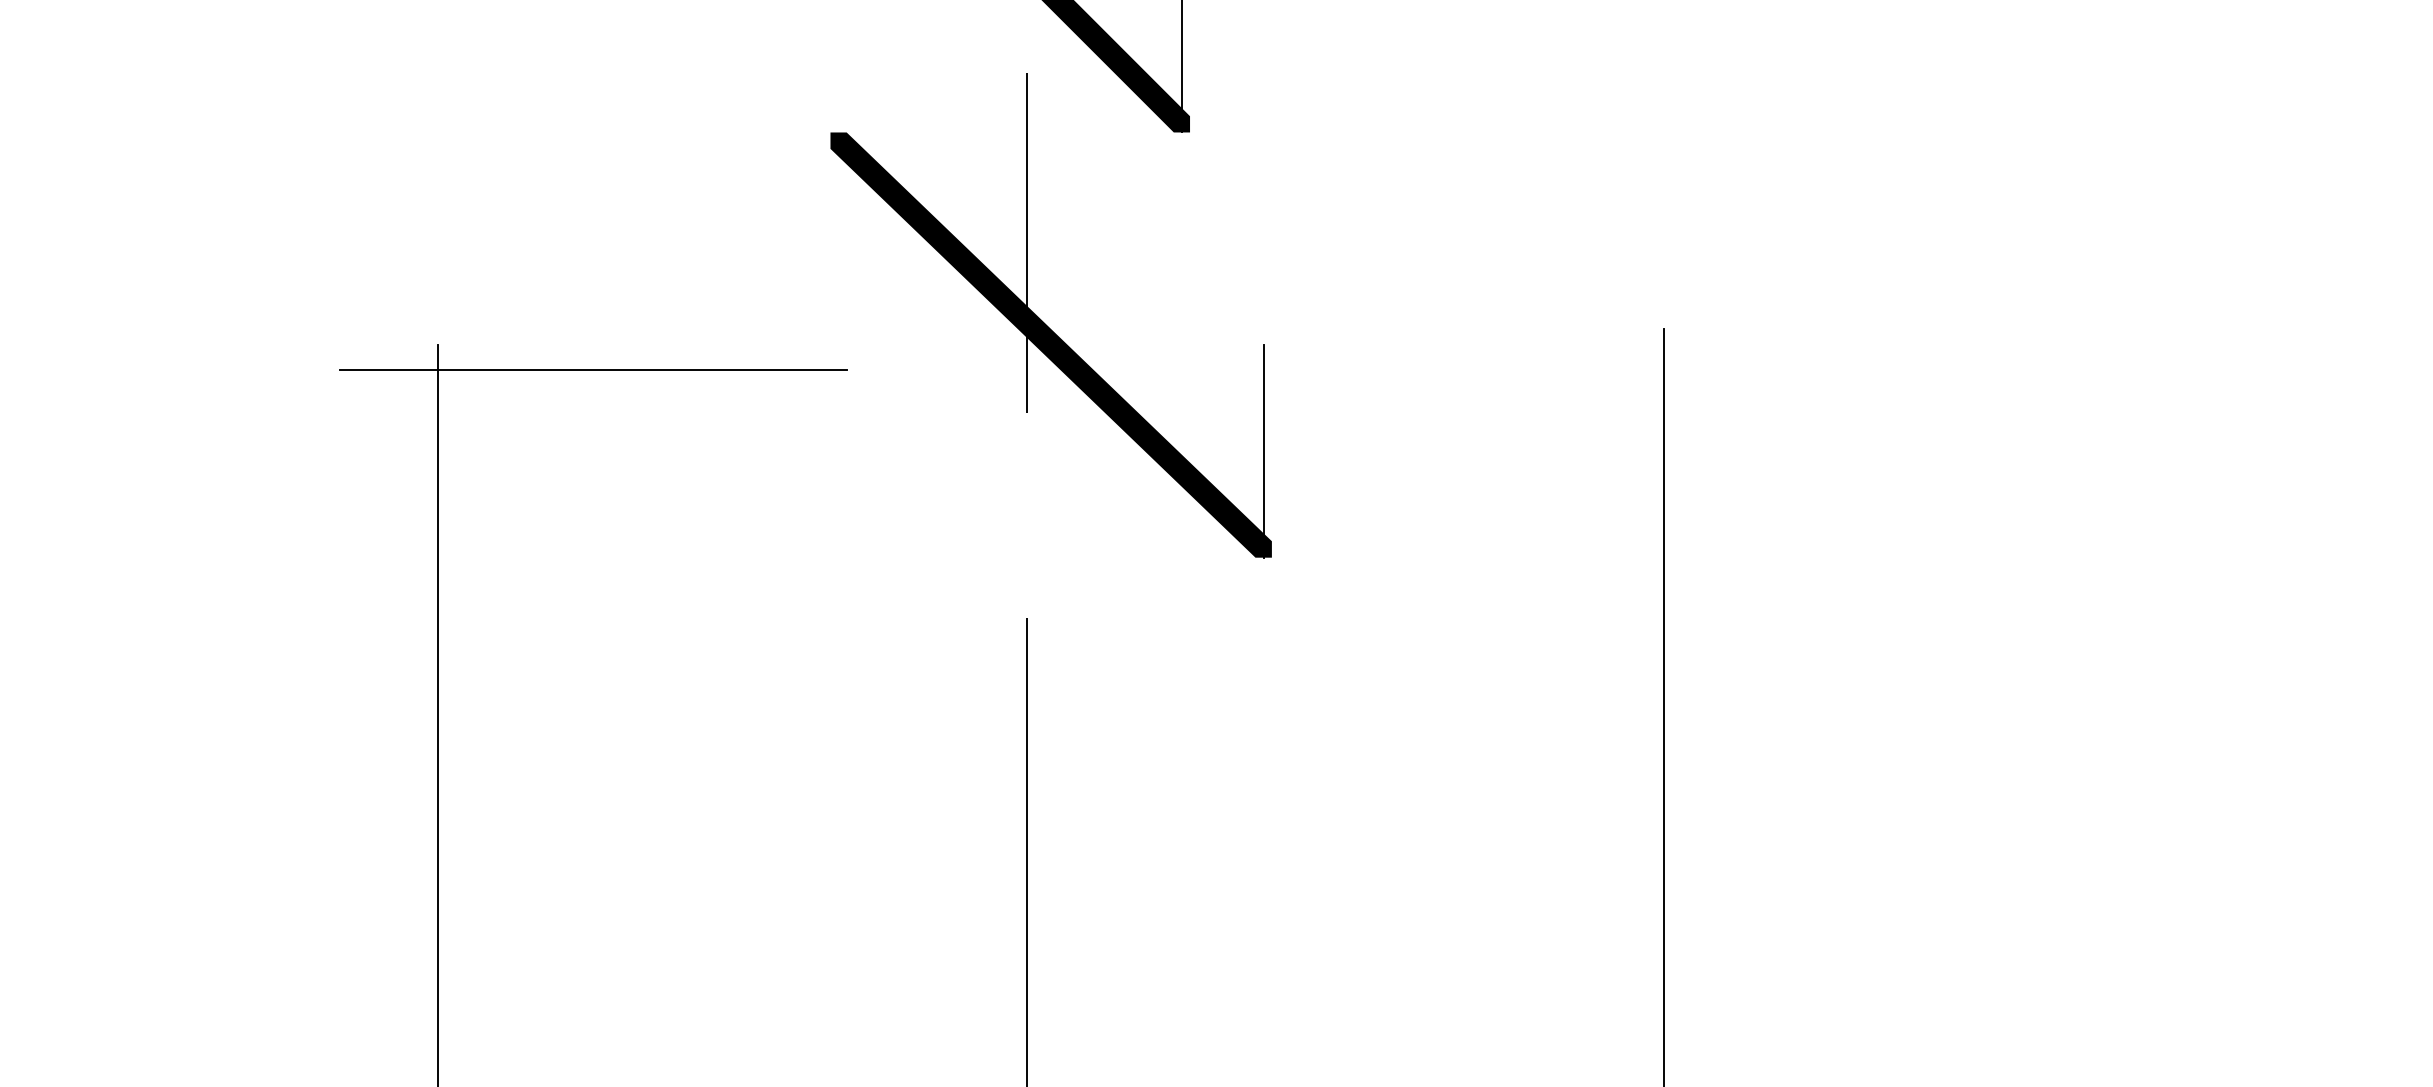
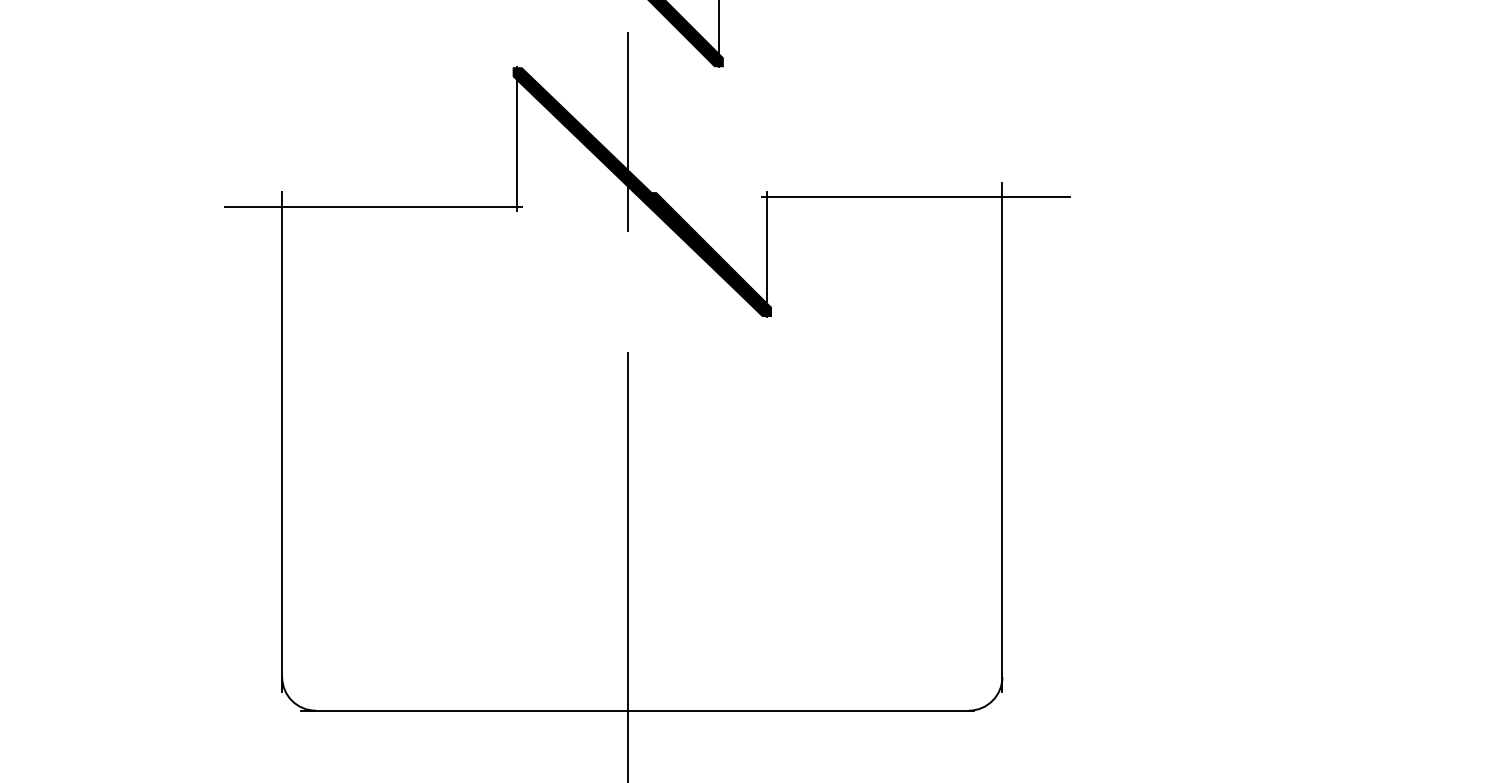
line: (838, 255) -> (517, 139), added
line: (1516, 352) -> (915, 196), added
fill: (1165, 451) -> (709, 254), added

